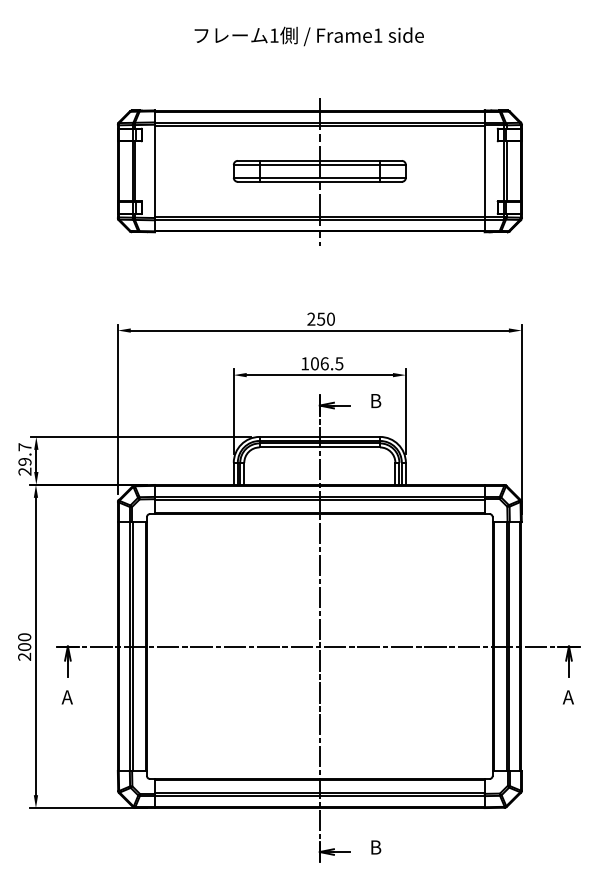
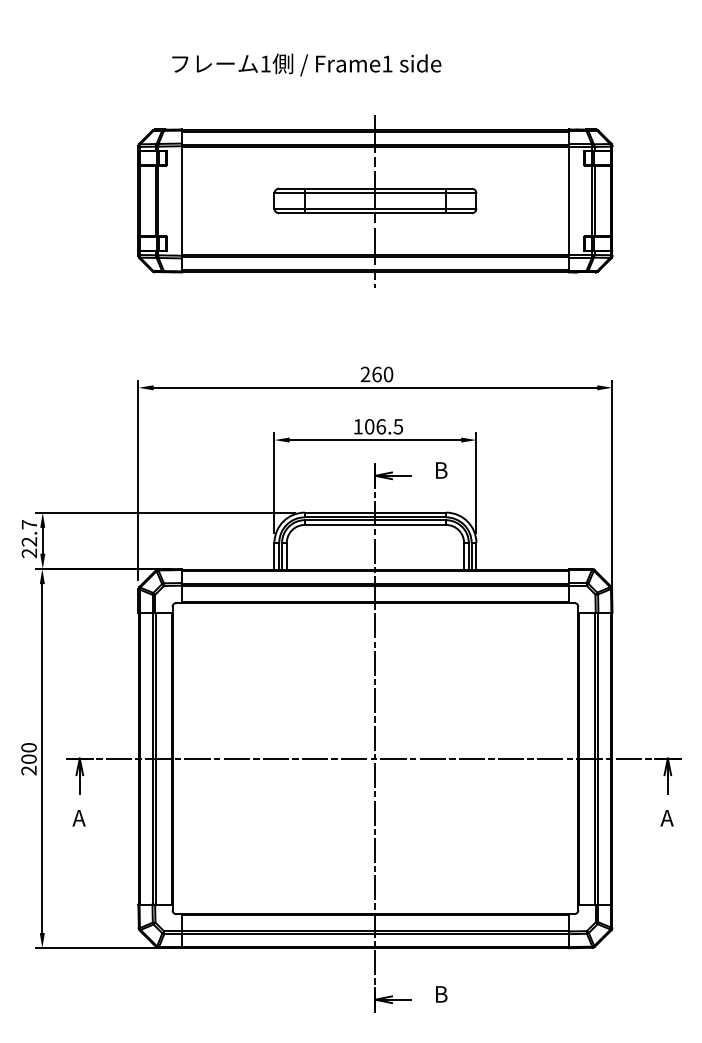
text: (308, 36) -> (305, 65), moved
text: (321, 318) -> (377, 373), 250 -> 260
text: (25, 461) -> (30, 541), 29.7 -> 22.7

